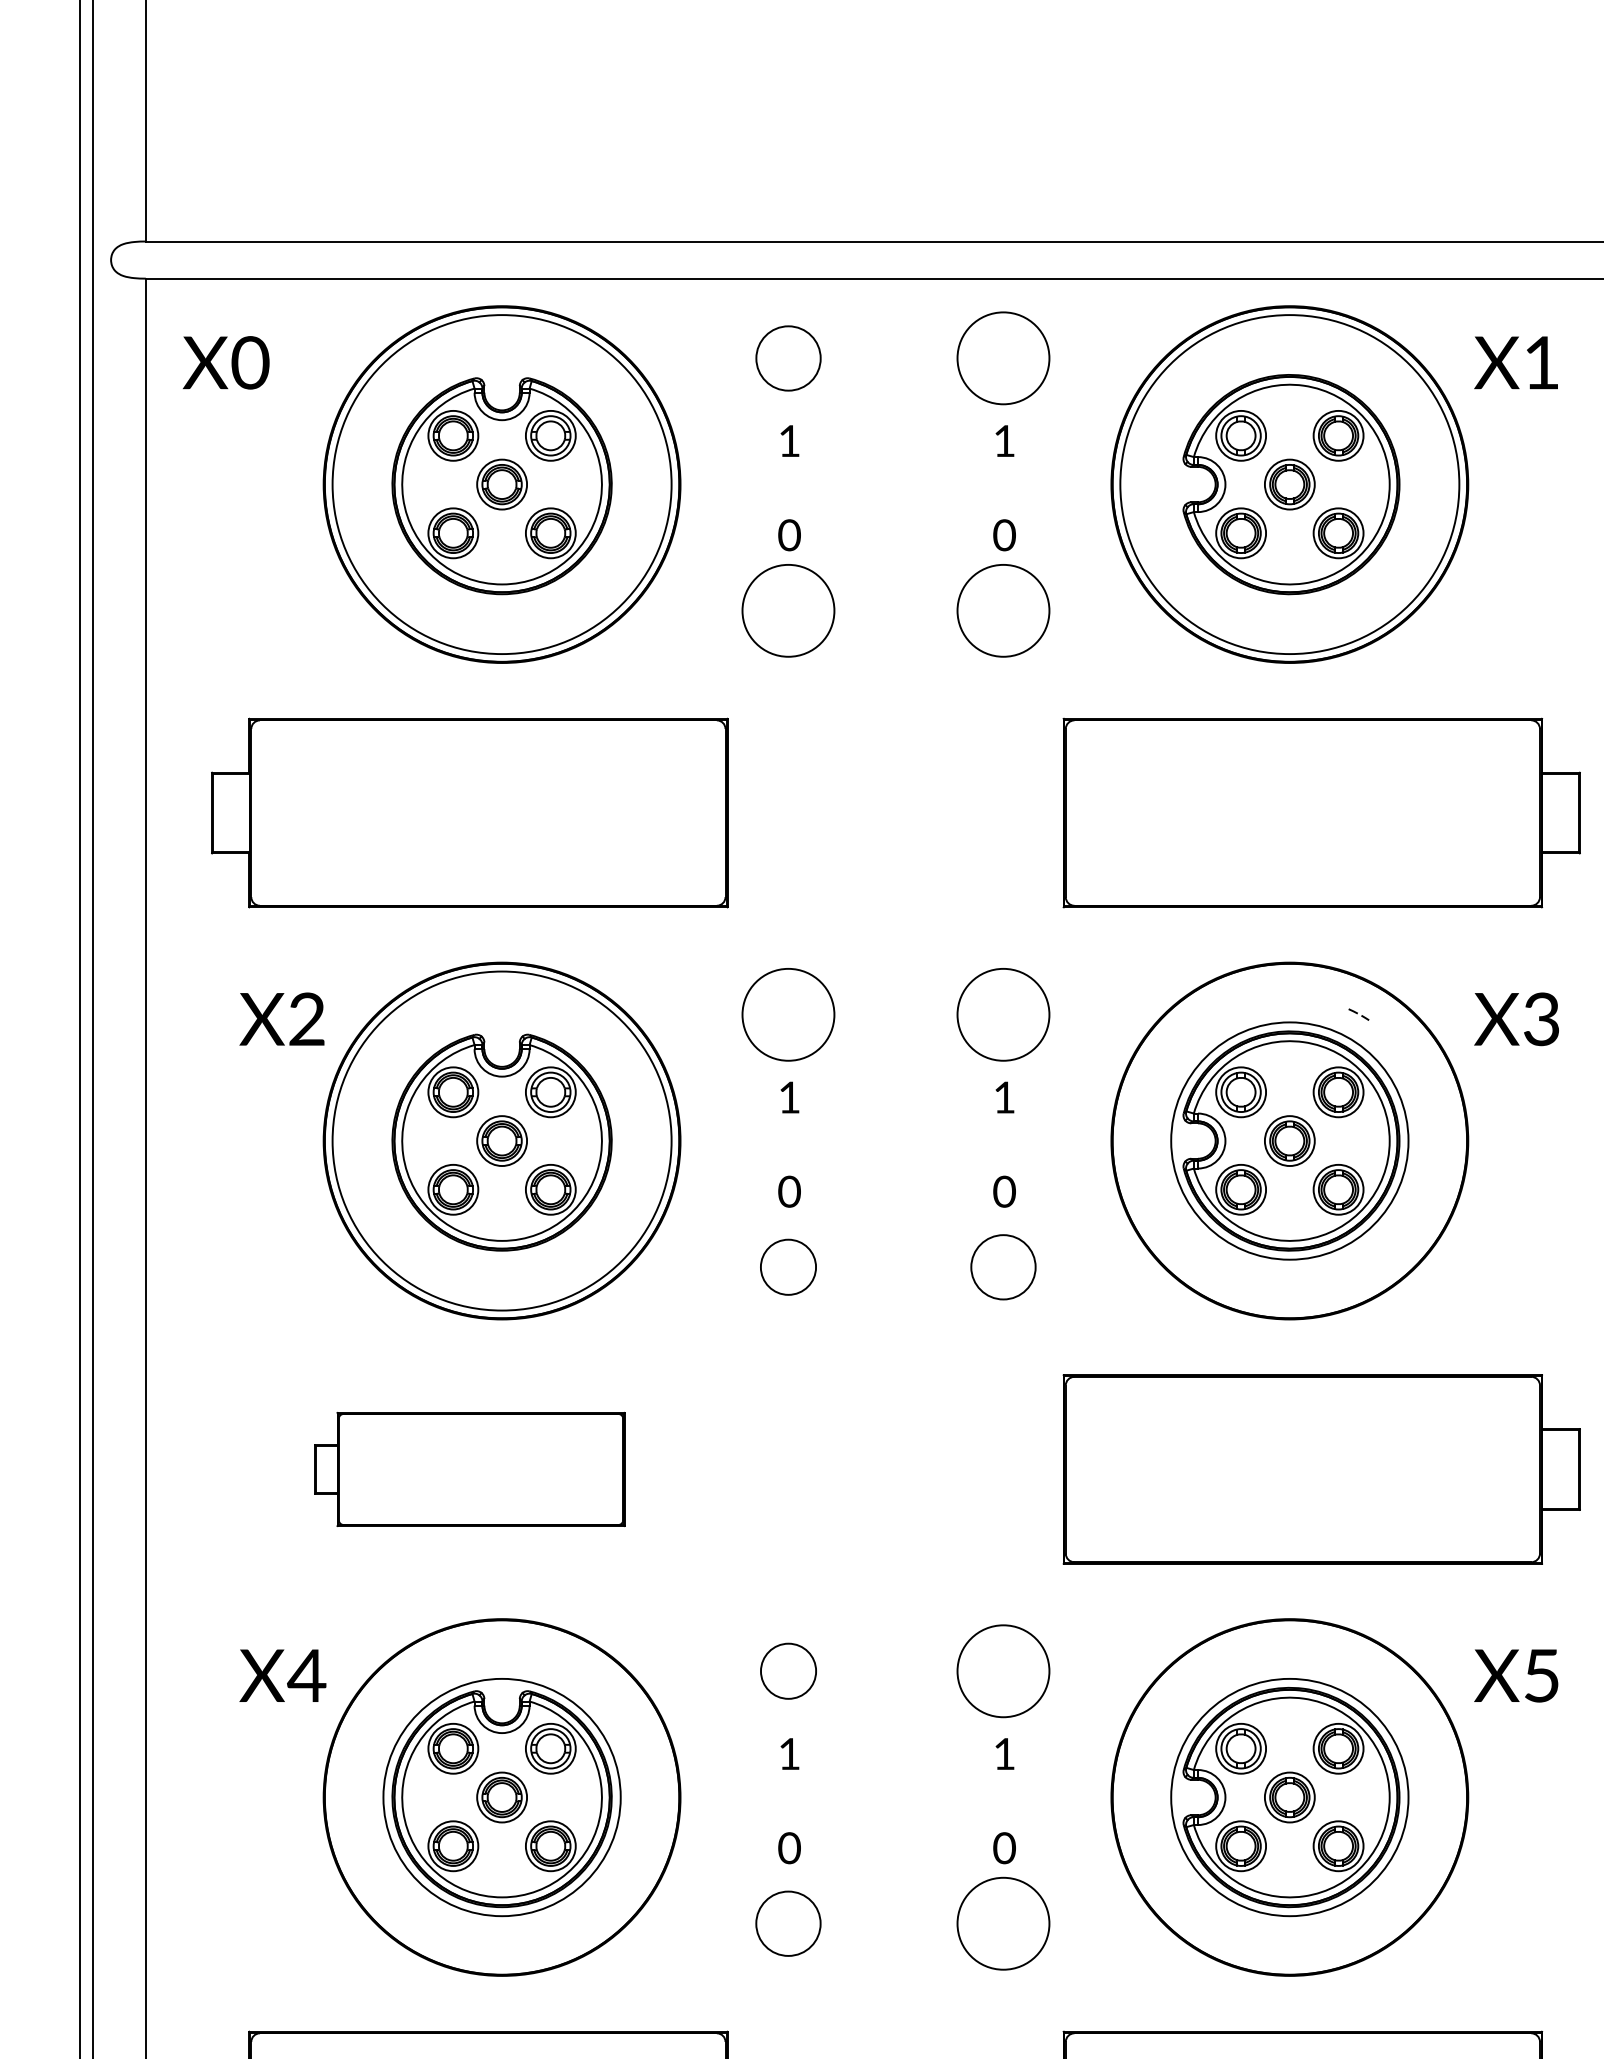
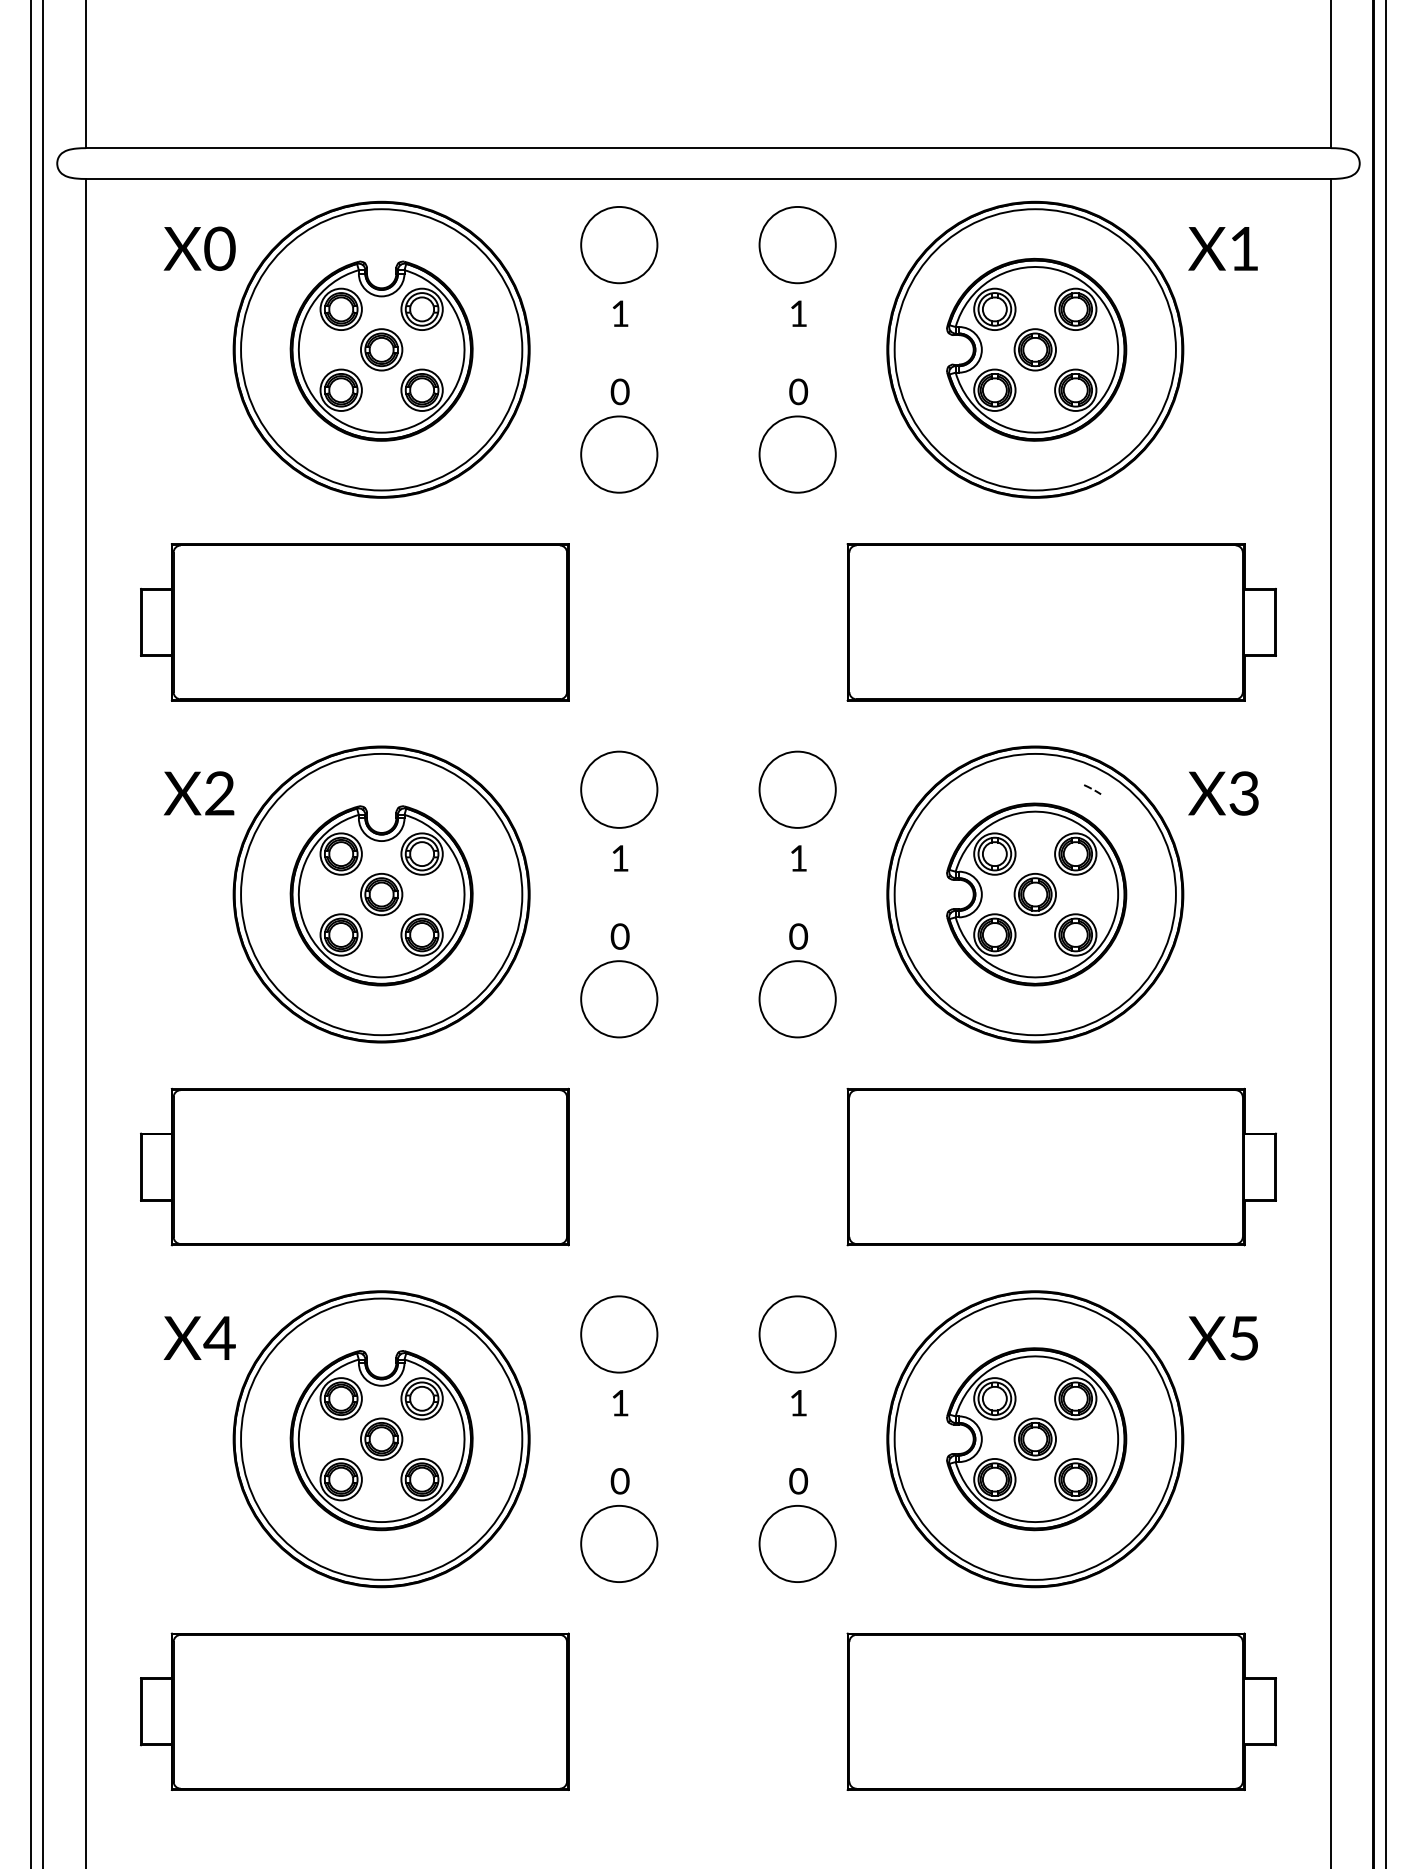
circle: (788, 358) -> (619, 245), size x1.43
text: (225, 362) -> (199, 248), moved
circle: (1288, 1141) -> (1034, 894), size x1.43
circle: (788, 1267) -> (619, 999), size x1.67
circle: (1003, 1267) -> (797, 999), size x1.43
part: (469, 1468) -> (354, 1166), size x1.67
circle: (788, 1671) -> (619, 1334), size x1.67
circle: (501, 1796) -> (381, 1438), size x1.43
circle: (1288, 1796) -> (1034, 1438), size x1.43
circle: (788, 1923) -> (619, 1543), size x1.43

